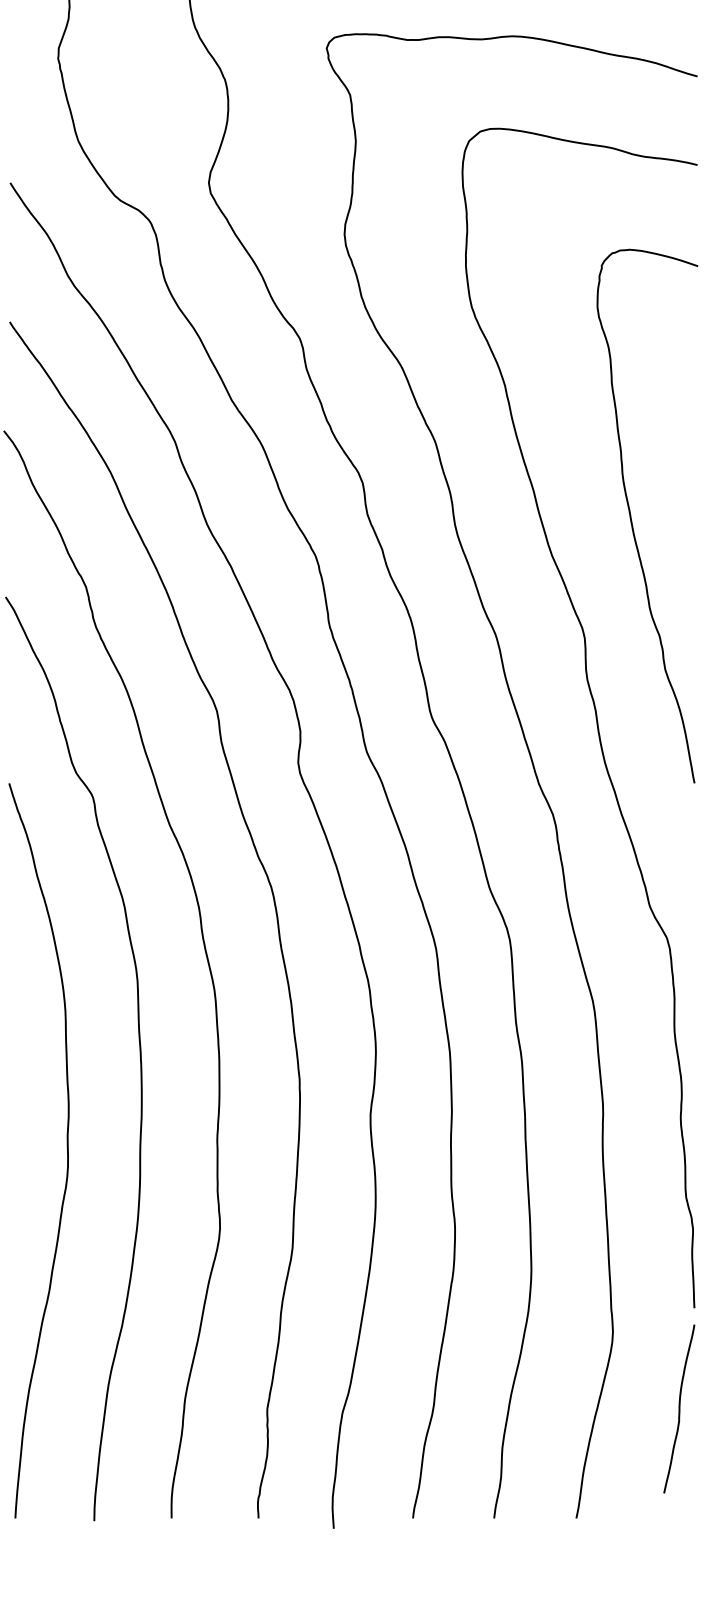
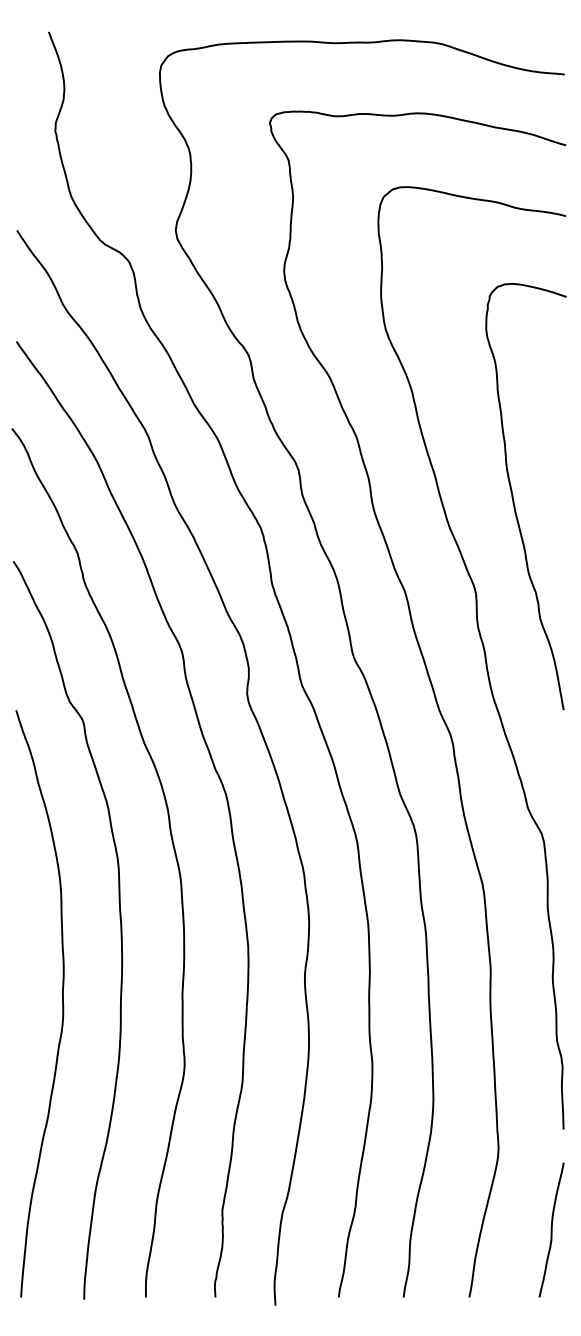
curve: (679, 1408) -> (551, 1229), moved

